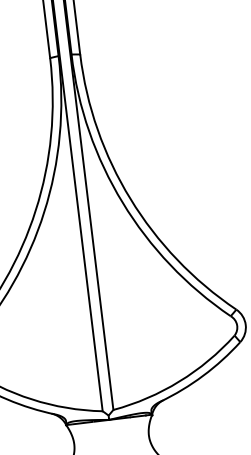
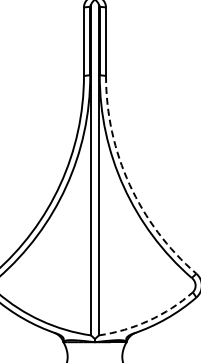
arc: (130, 198) -> (129, 184), solid -> dashed
arc: (180, 381) -> (149, 320), solid -> dashed

